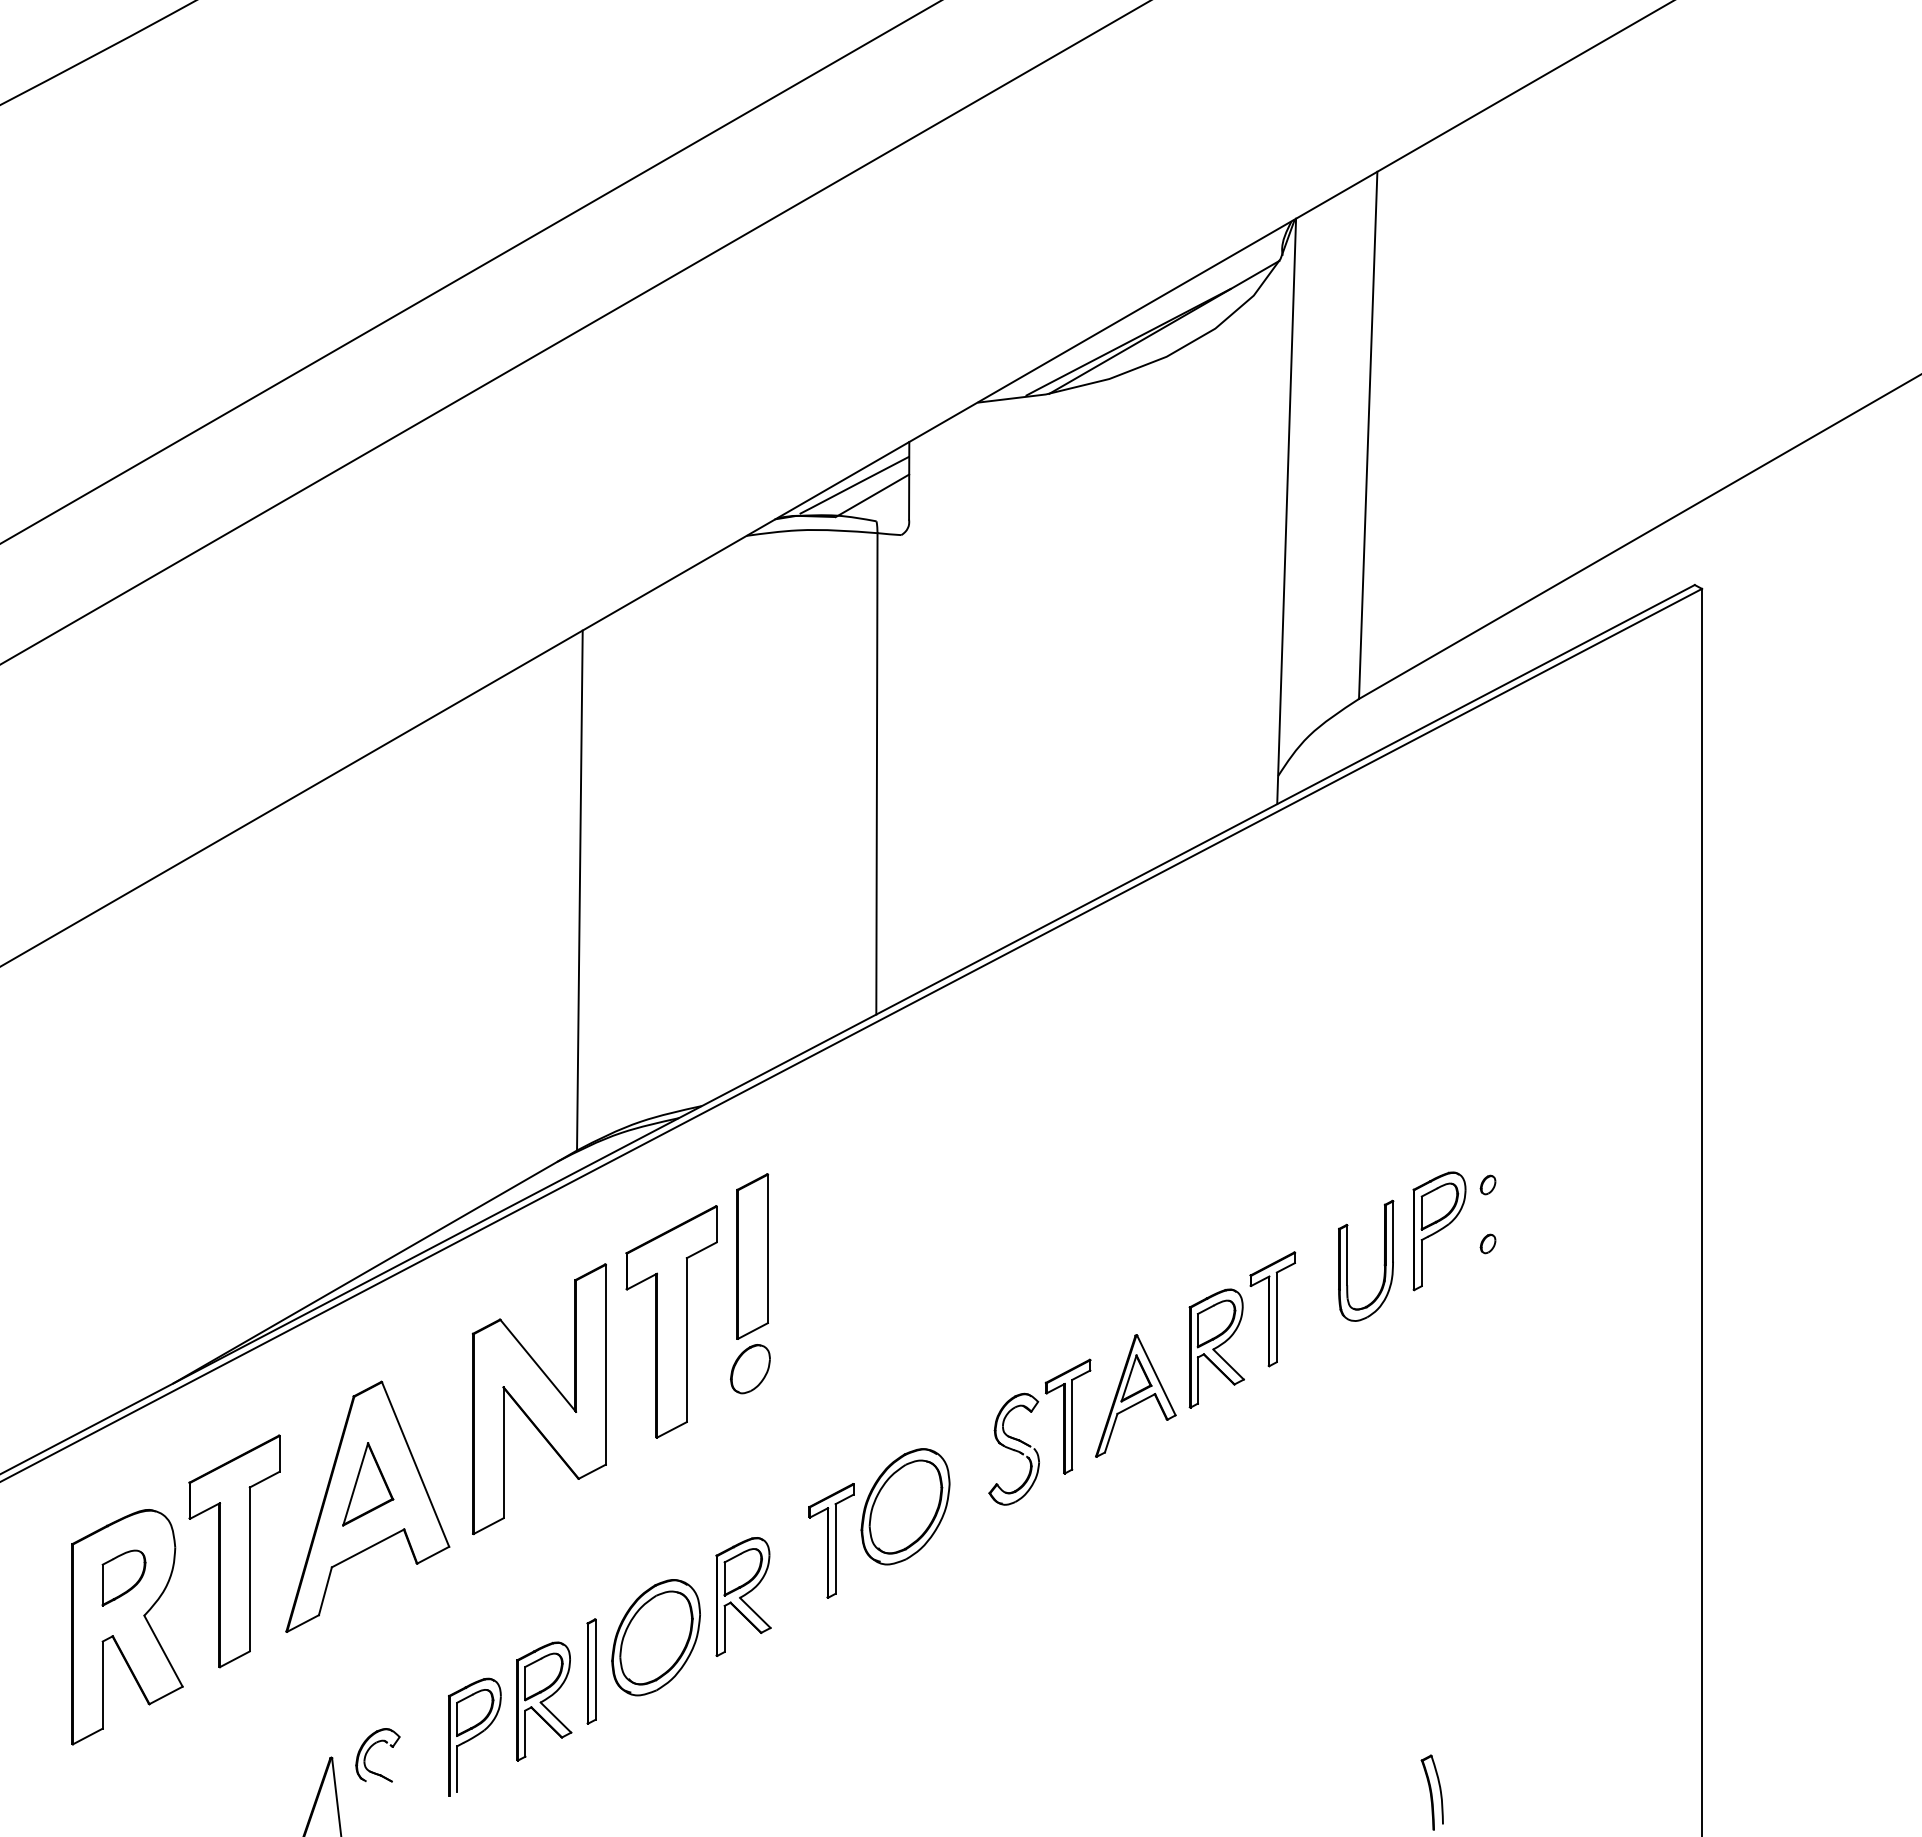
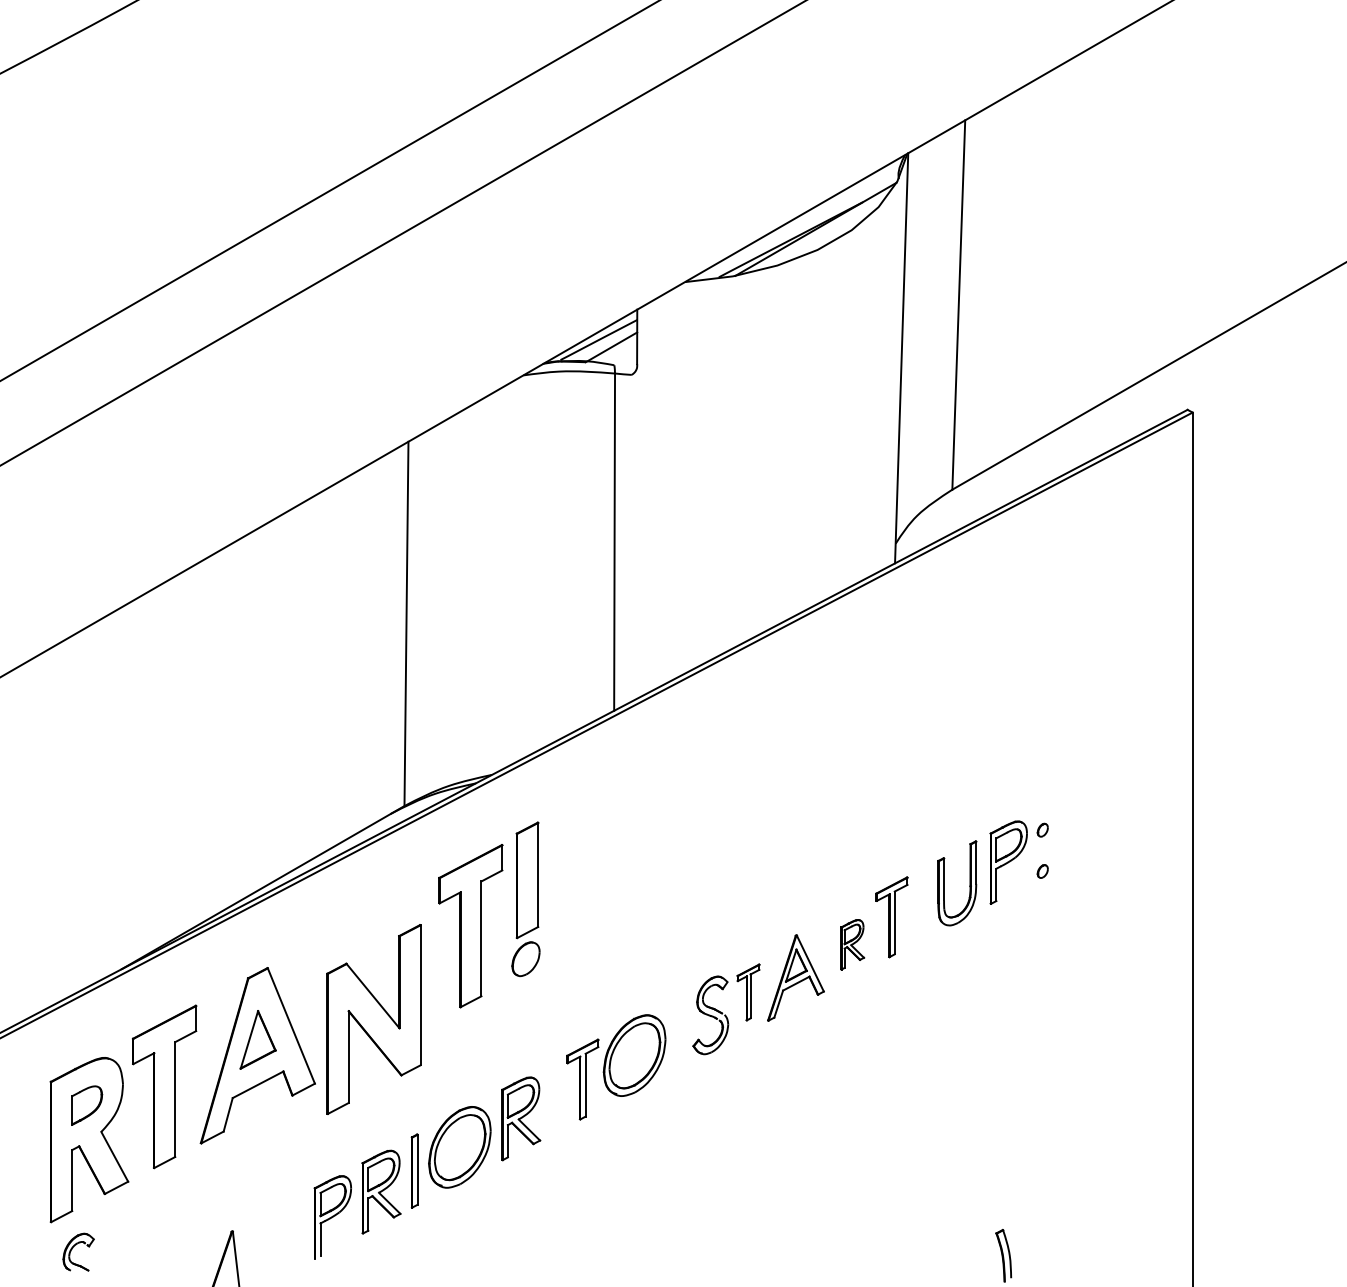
part: (1216, 1348) -> (852, 944), size x0.6
part: (538, 1399) -> (373, 1019), moved
part: (1067, 1416) -> (748, 992), size x0.7
part: (369, 1750) -> (72, 1248), moved

